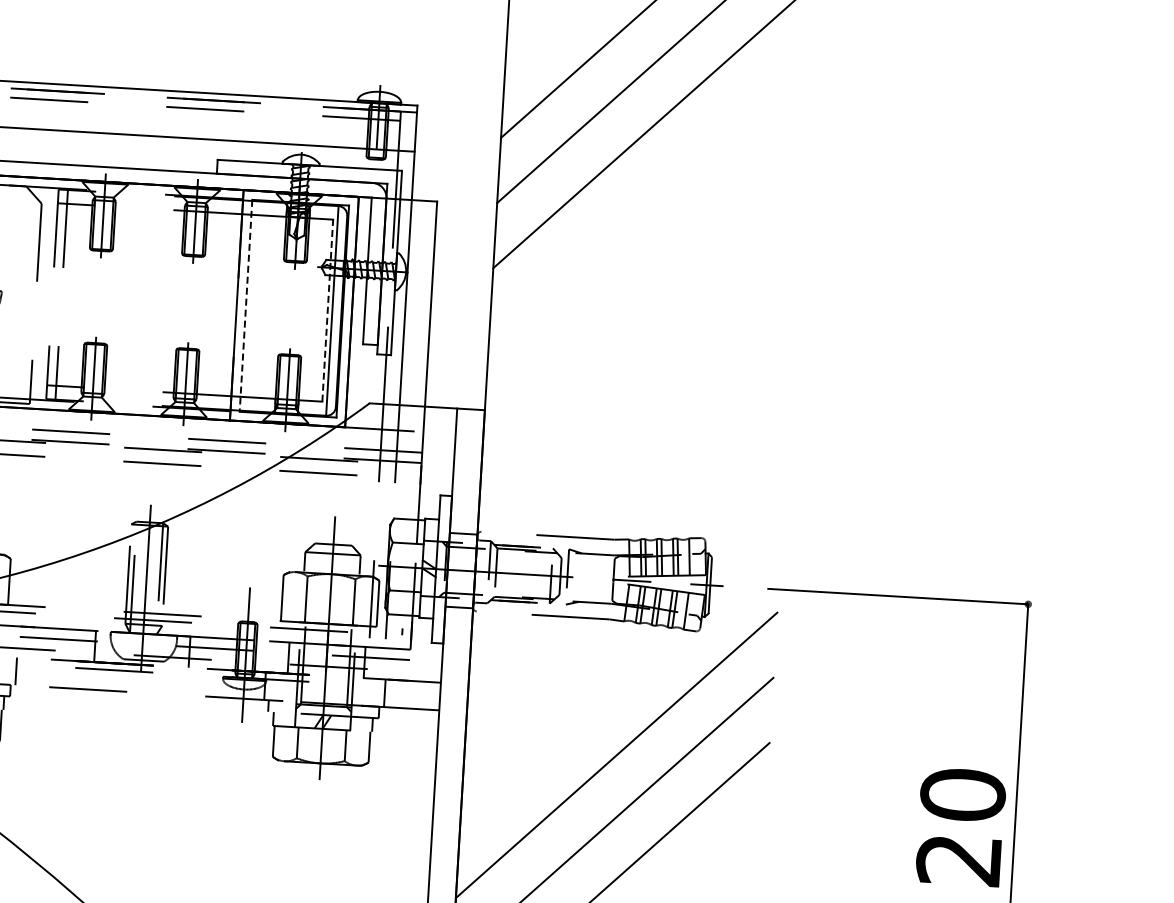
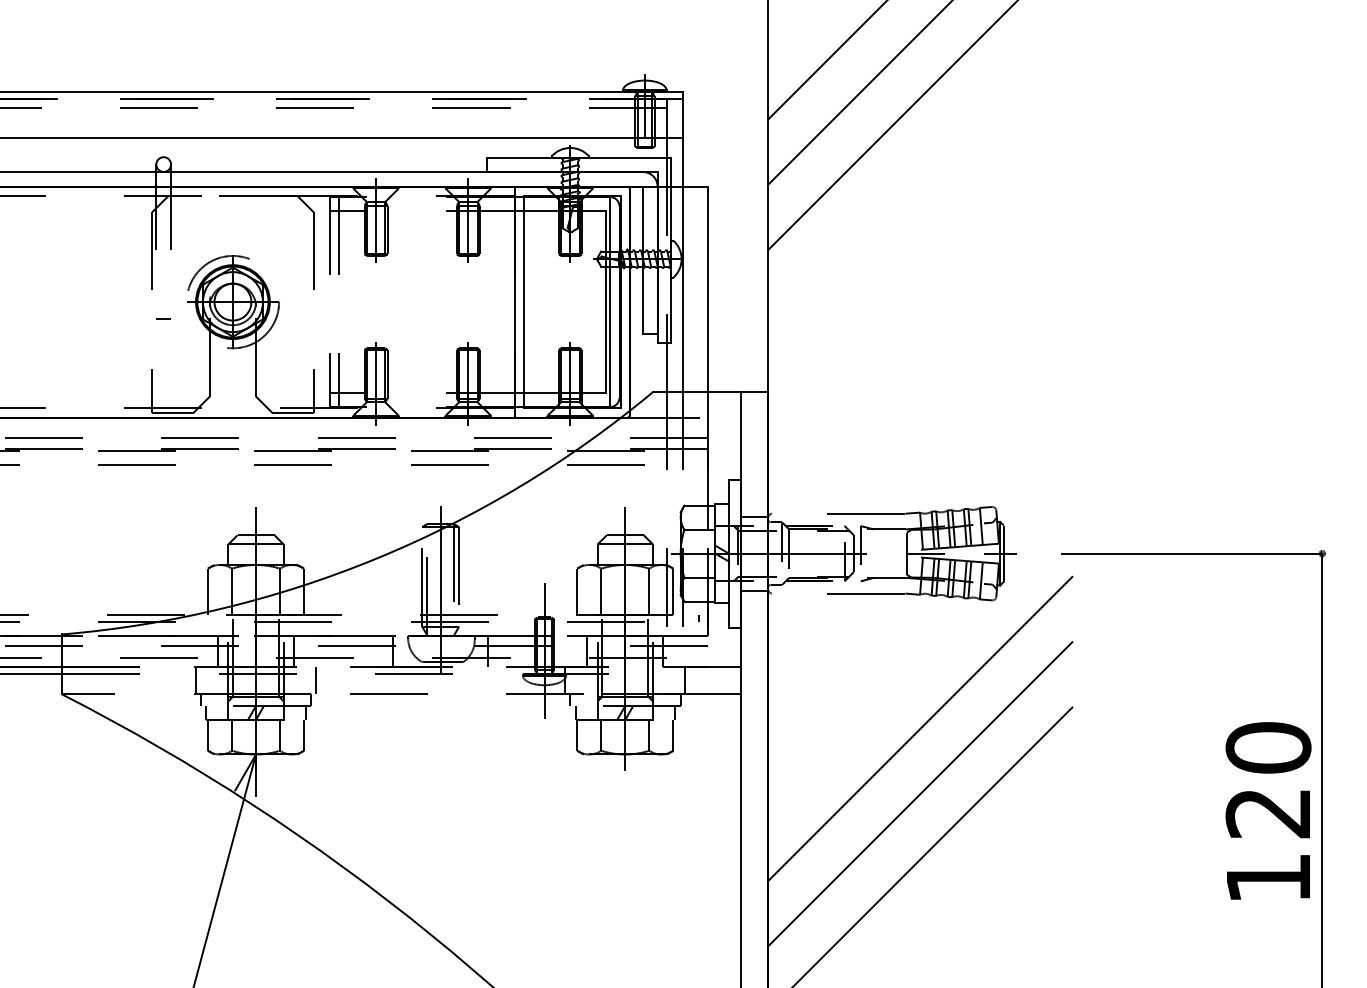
line: (245, 306) -> (523, 302), dashed -> solid
line: (327, 310) -> (605, 301), dashed -> solid

